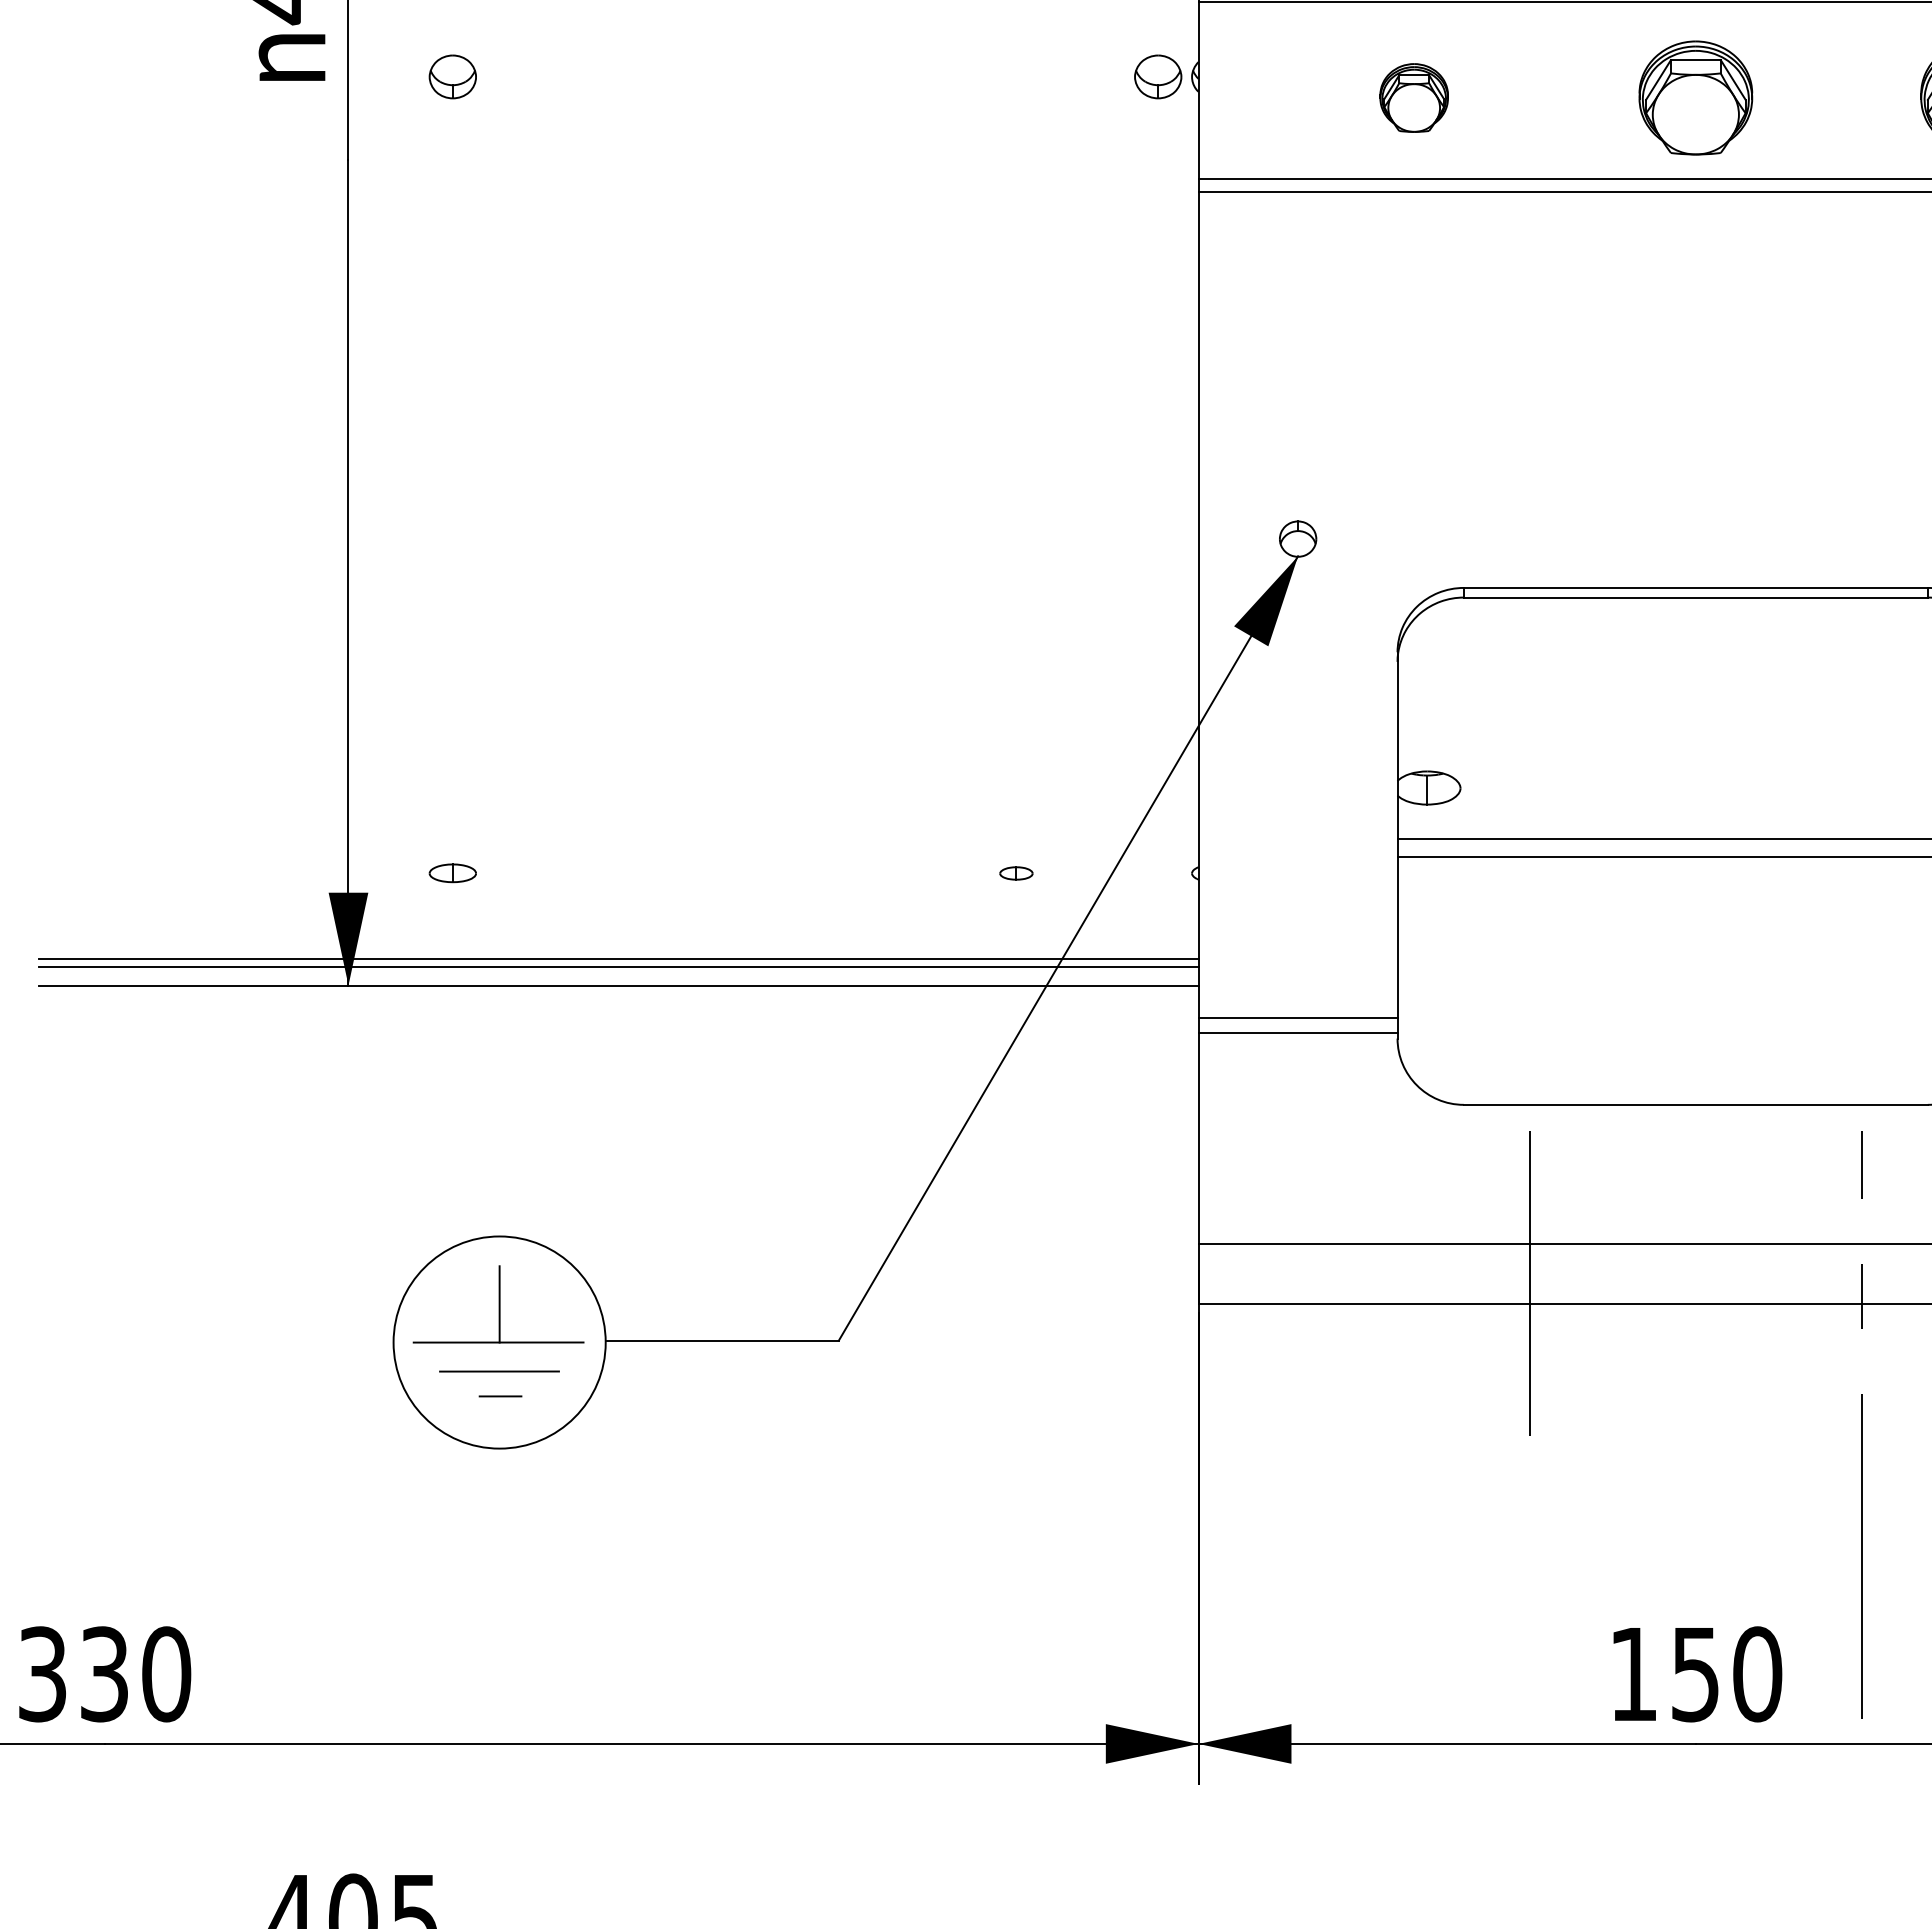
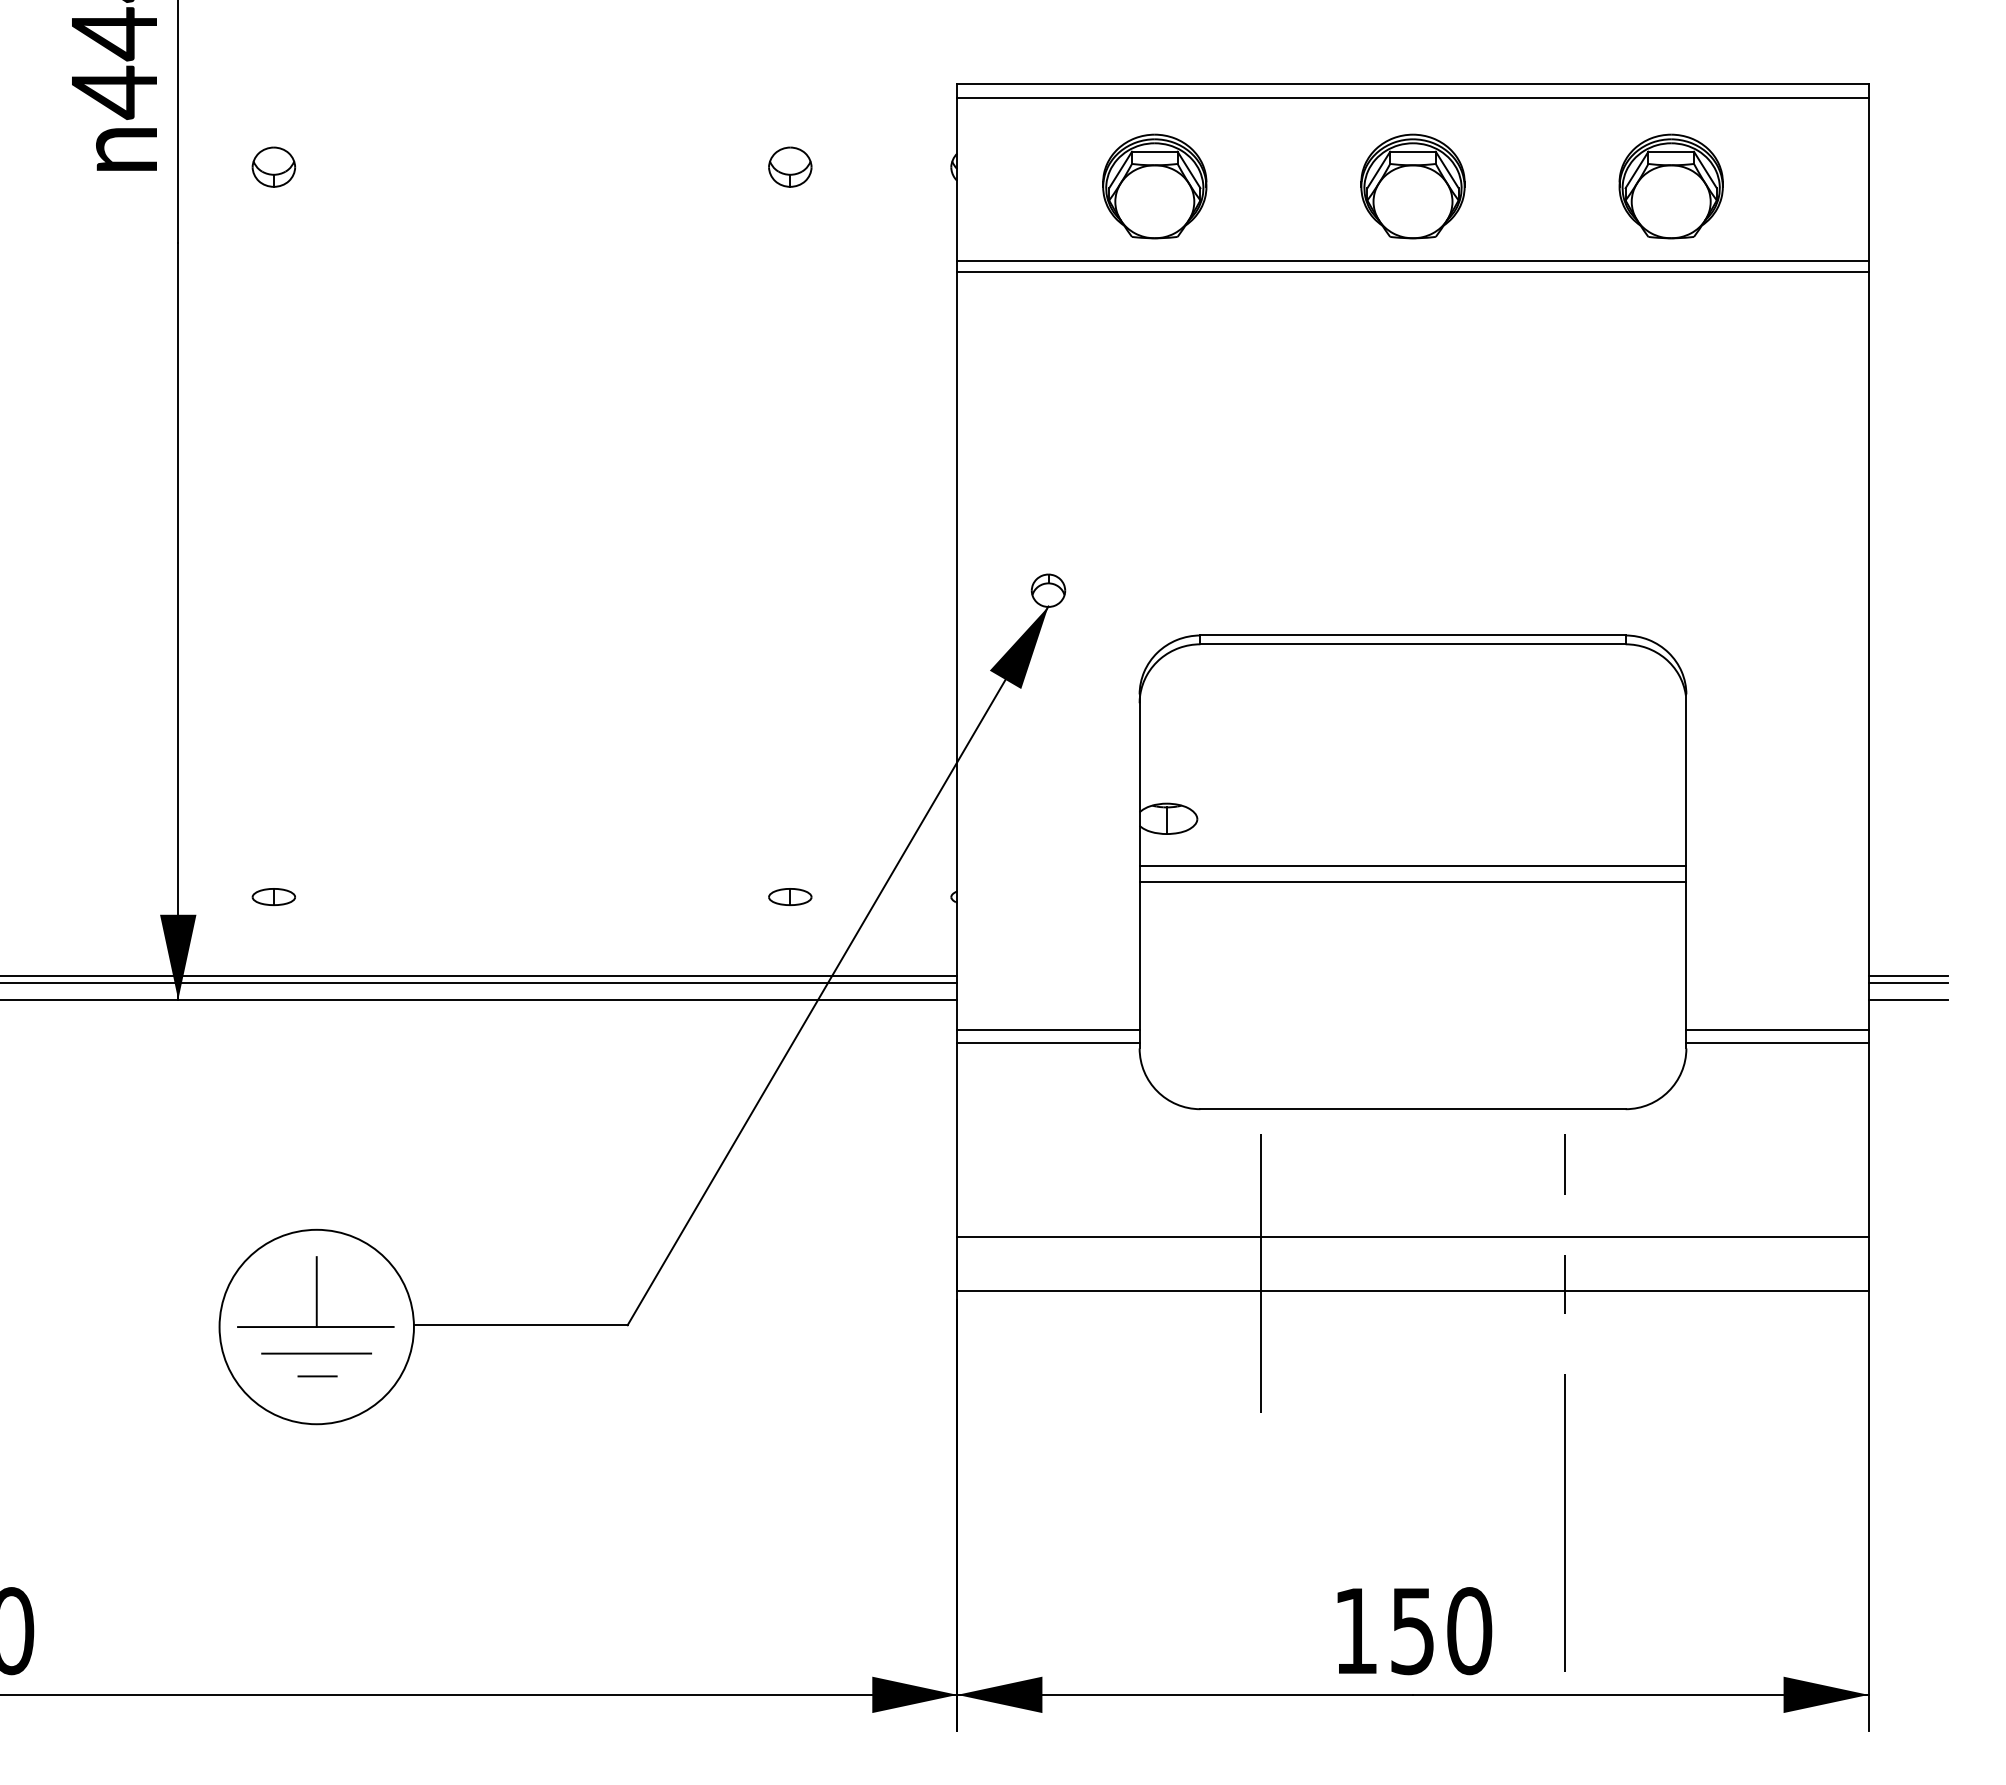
part: (1158, 76) -> (790, 166), moved
part: (1413, 97) -> (1154, 186), size x1.67
part: (1016, 873) -> (790, 897), size x1.43

